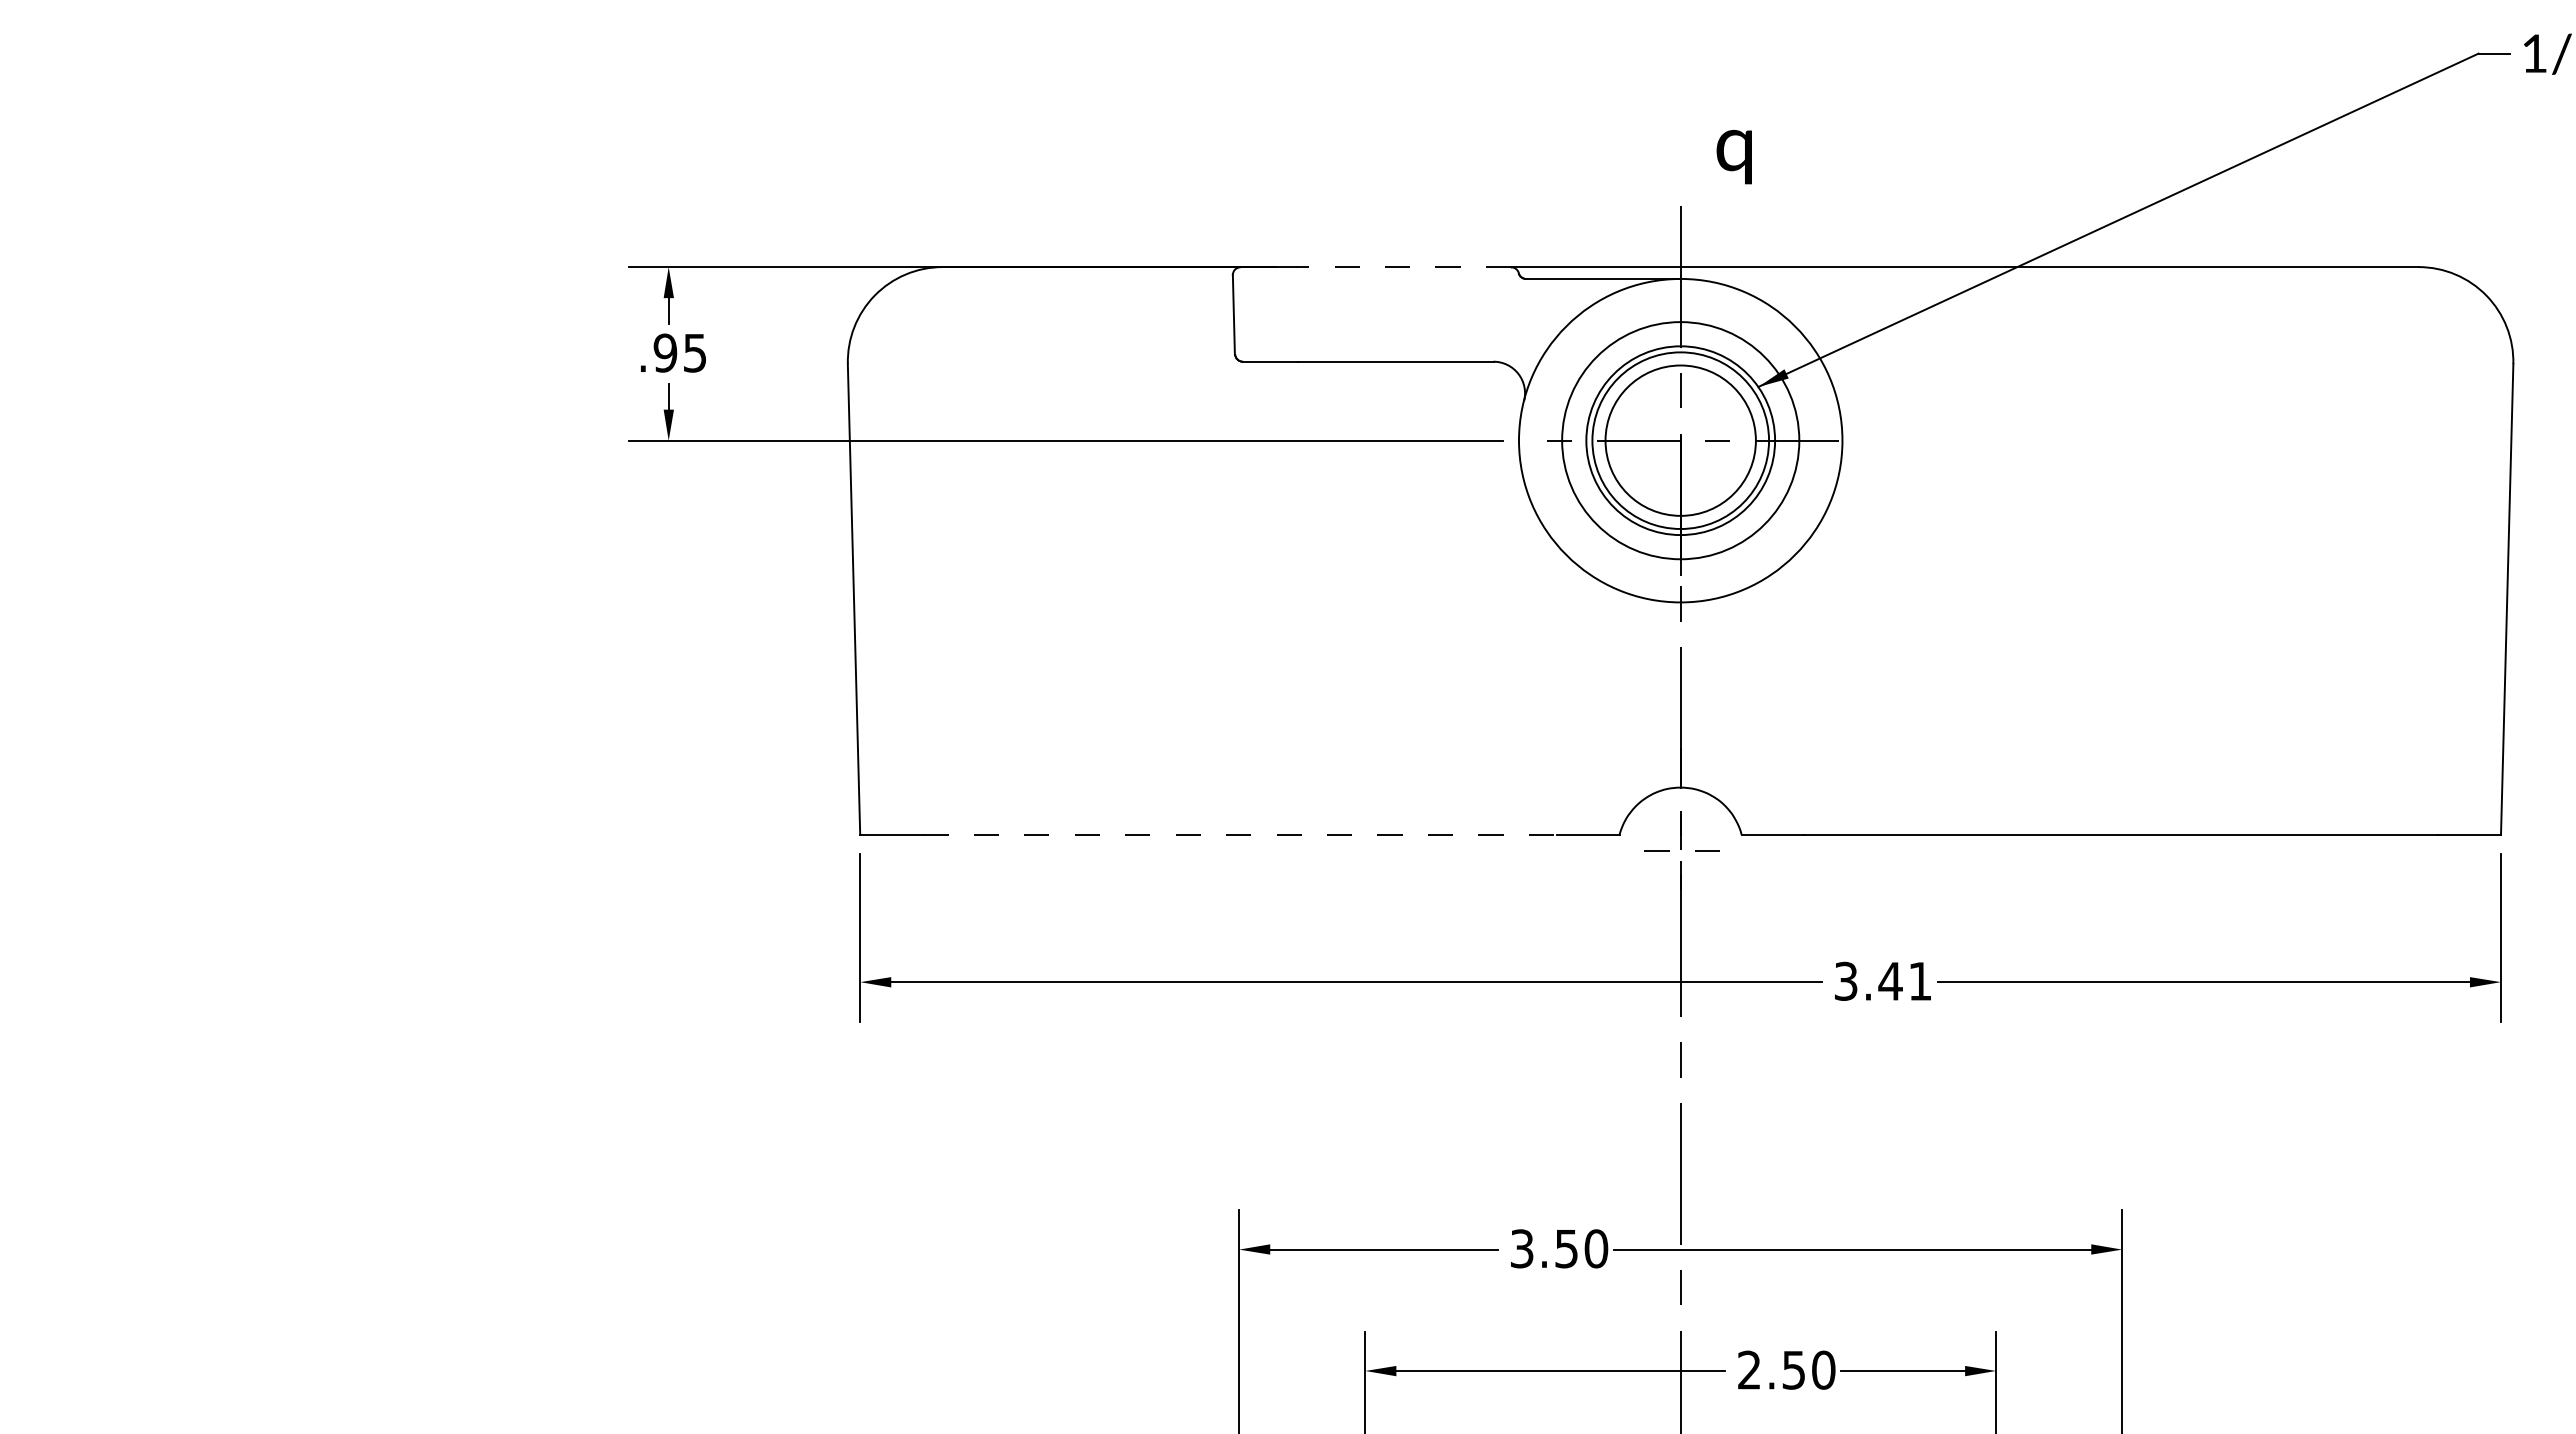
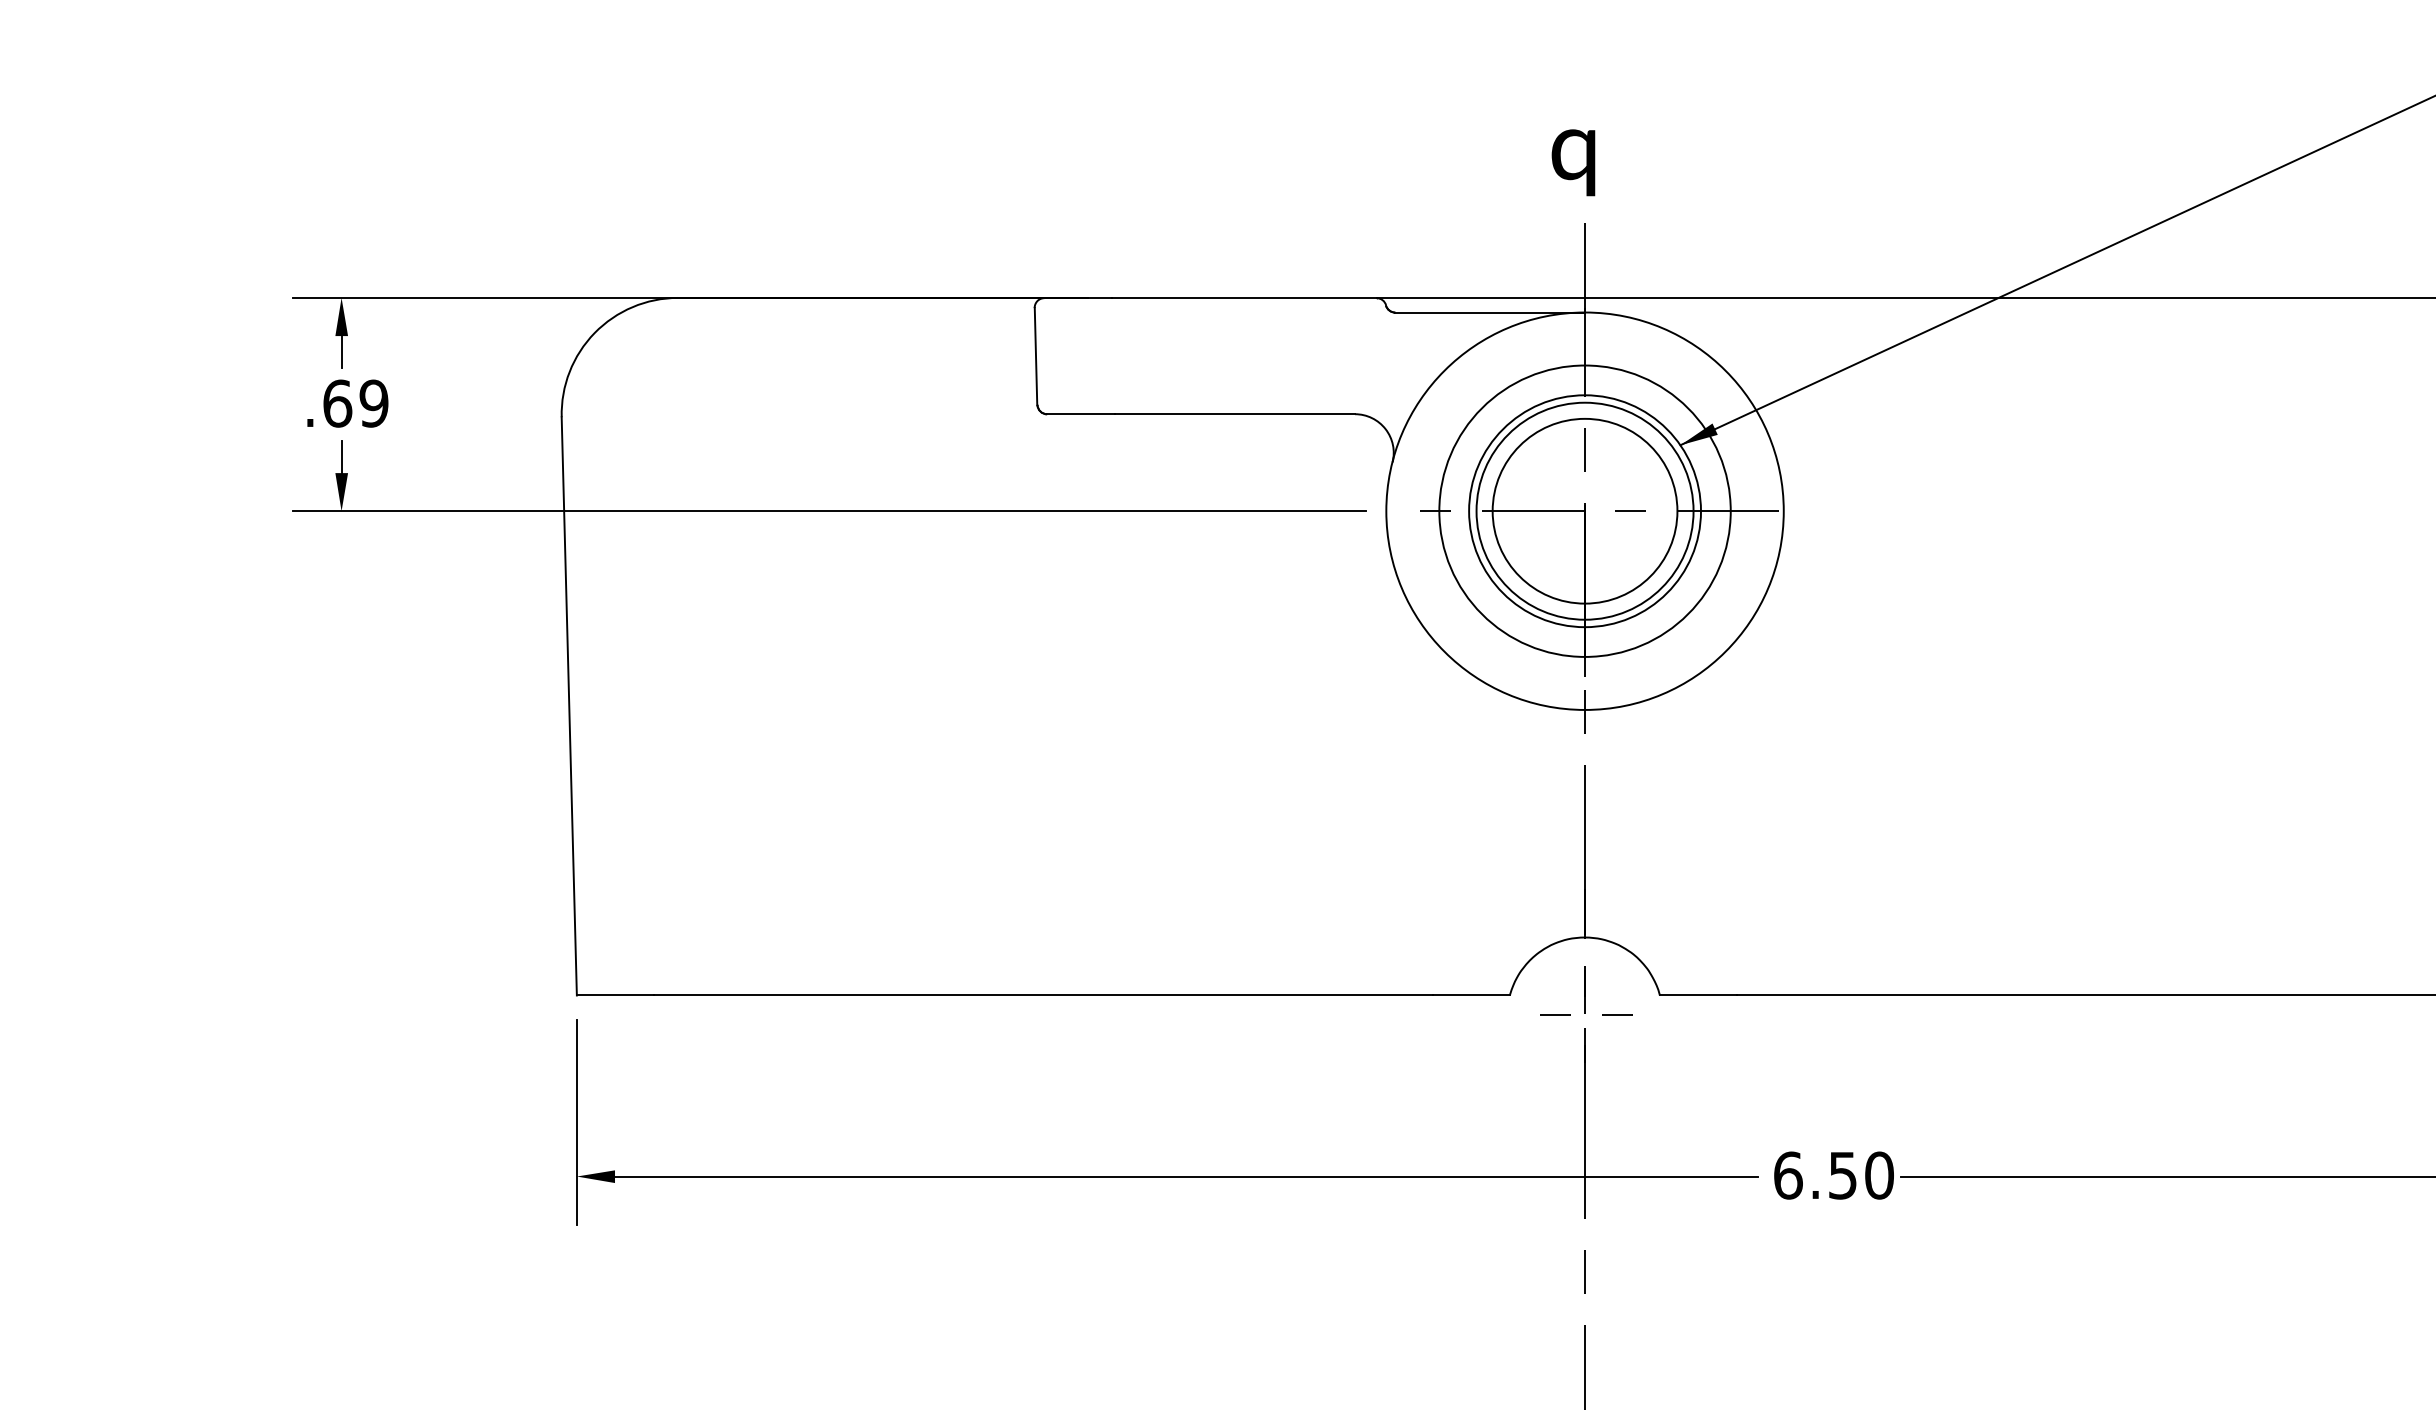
text: (1733, 157) -> (1572, 163), moved
line: (1403, 267) -> (1244, 298), dashed -> solid
text: (679, 352) -> (354, 402), .95 -> .69
line: (1240, 834) -> (1044, 995), dashed -> solid
text: (1883, 980) -> (1834, 1174), 3.41 -> 6.50

